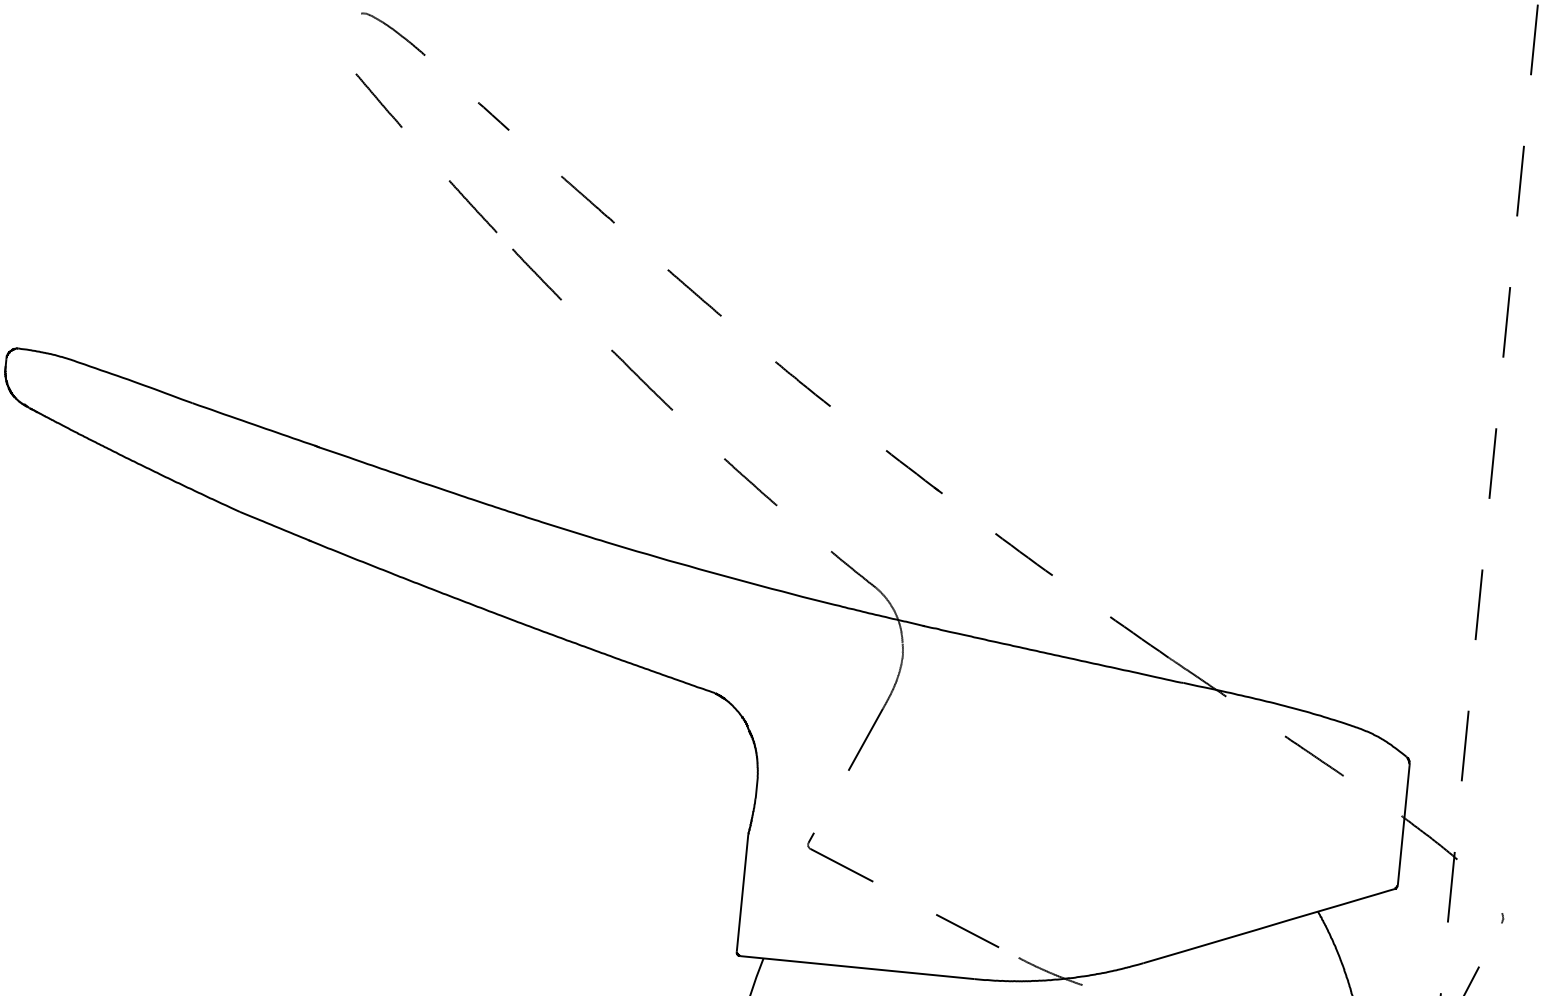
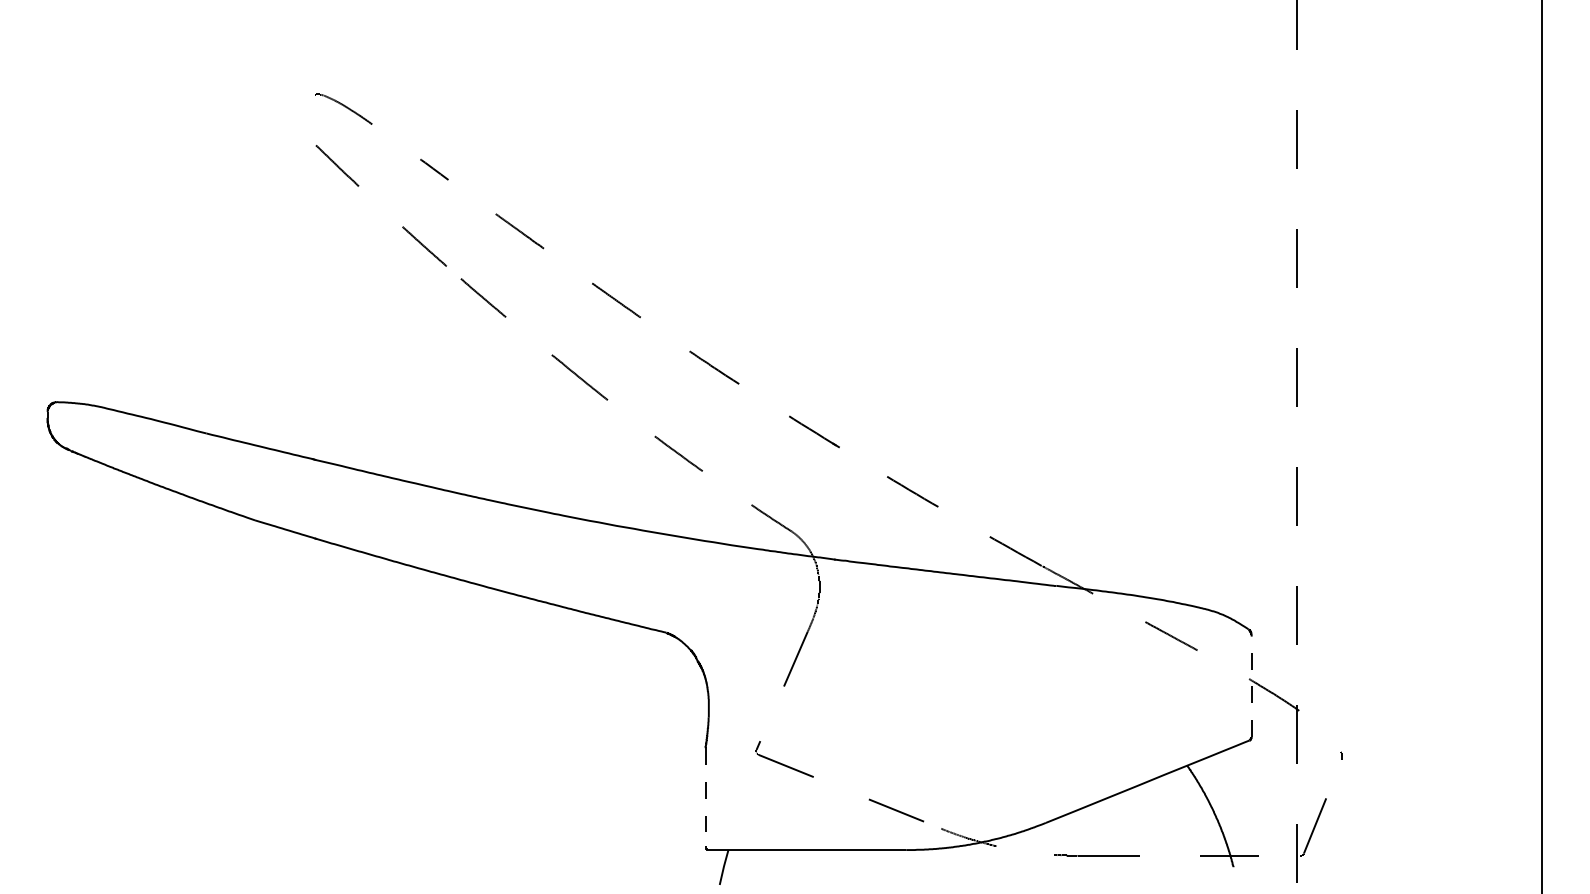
line: (1403, 825) -> (1251, 686), solid -> dashed
line: (742, 893) -> (705, 797), solid -> dashed

